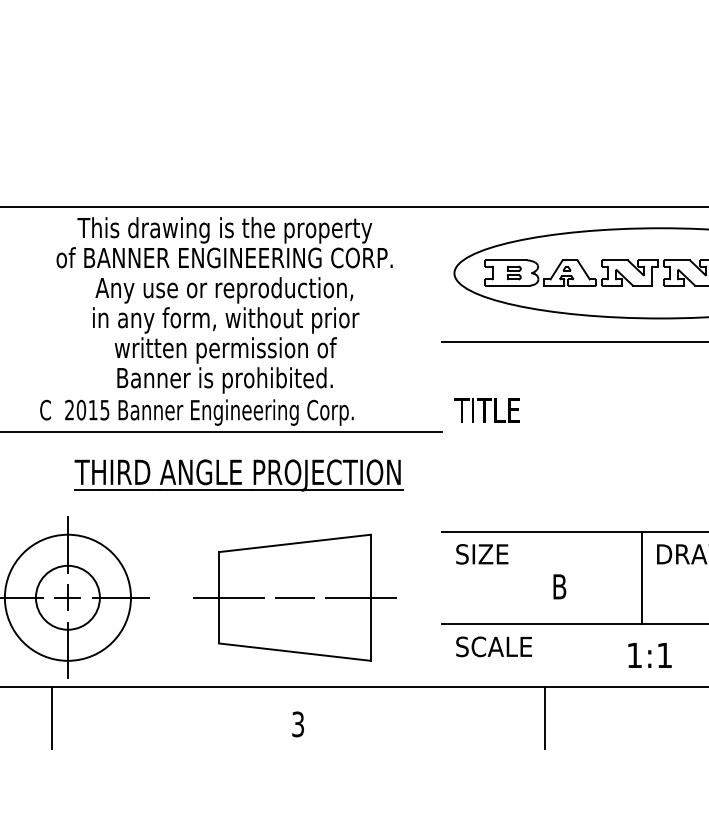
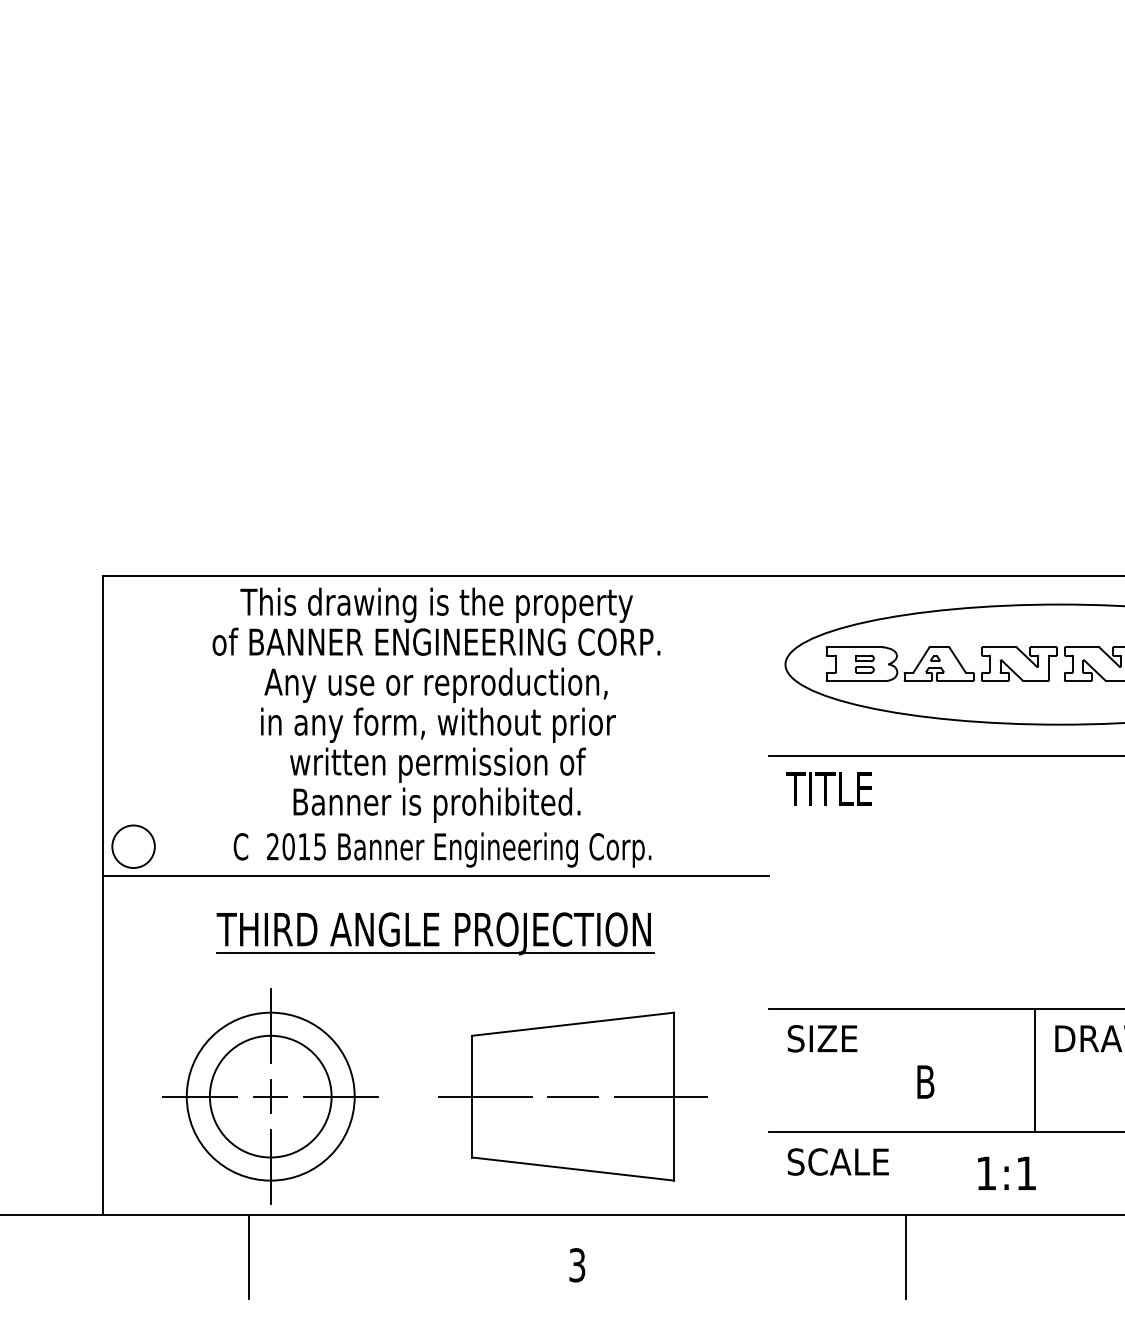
text: (224, 304) -> (436, 704), moved
text: (486, 409) -> (828, 788), moved
part: (238, 475) -> (435, 933), moved
circle: (67, 597) -> (270, 1096), size x1.43
text: (649, 654) -> (1006, 1172), moved

